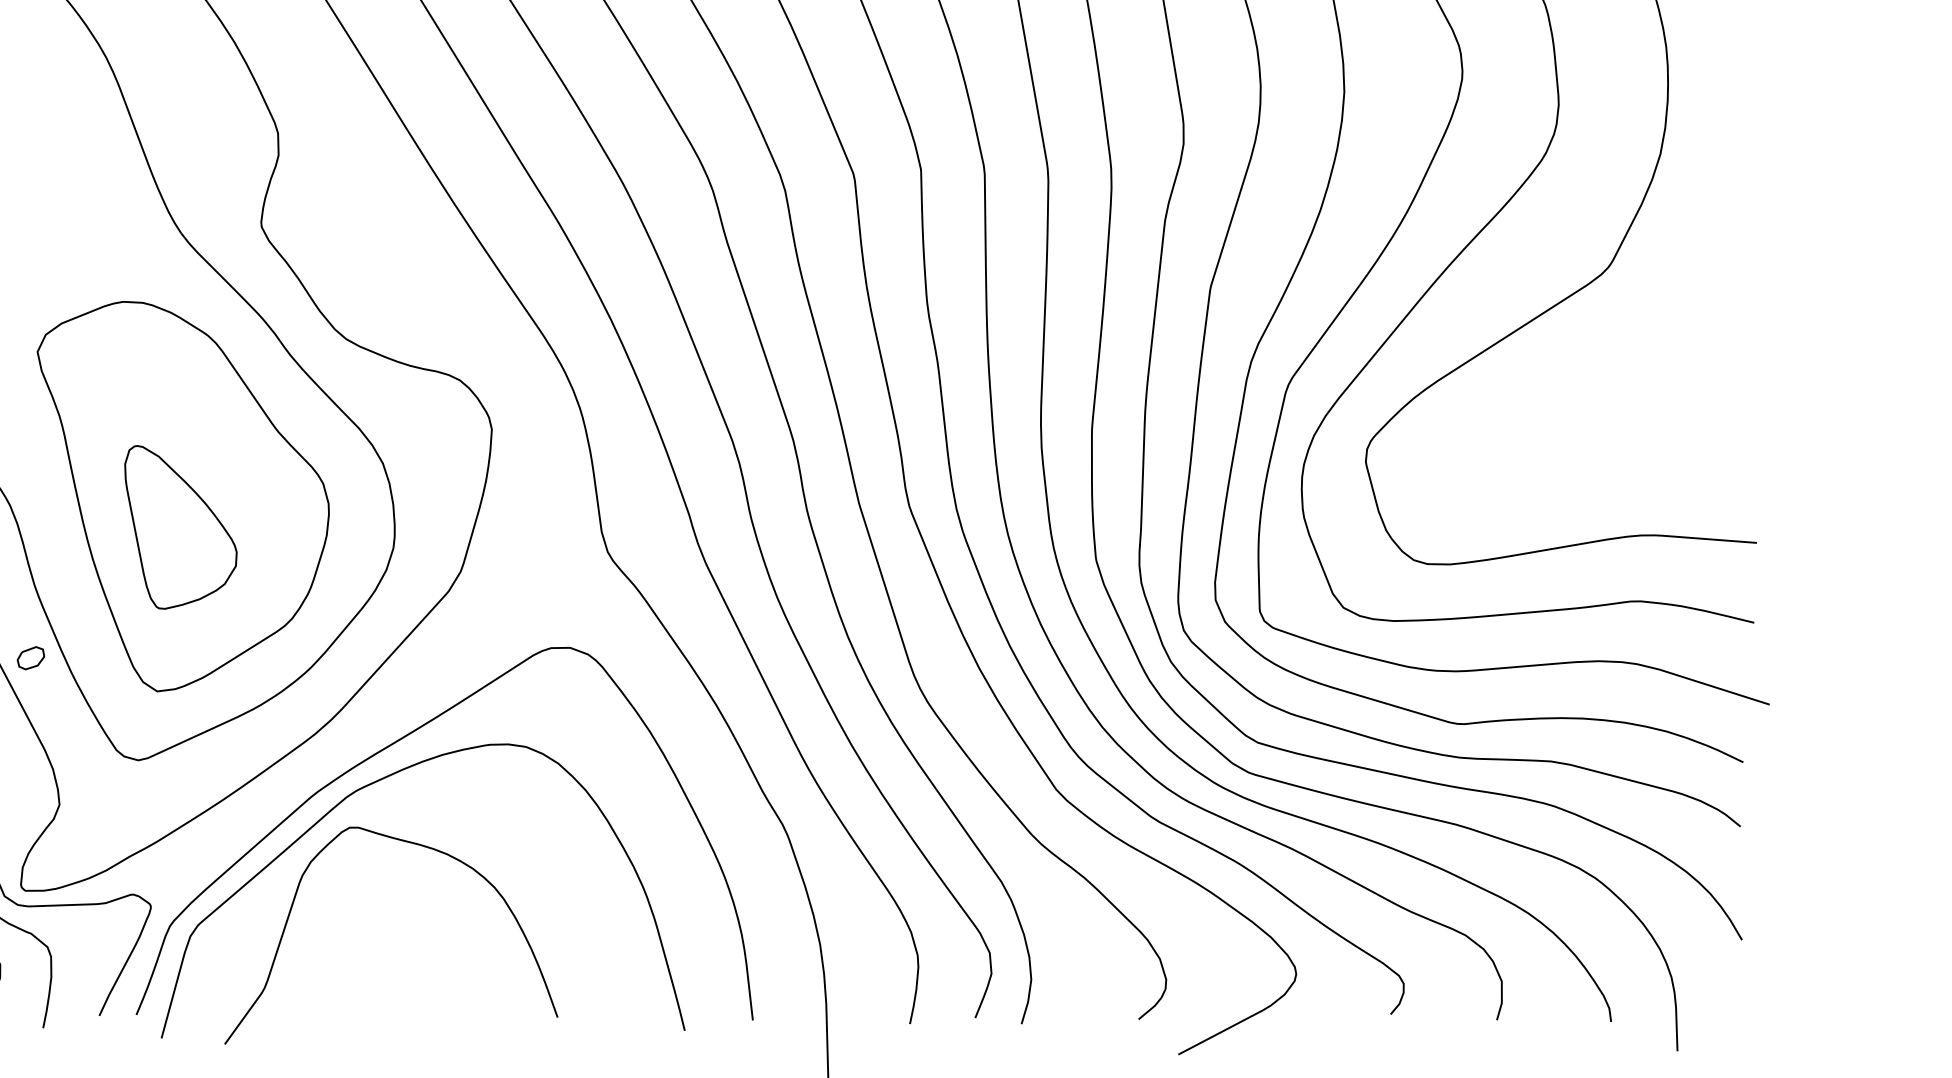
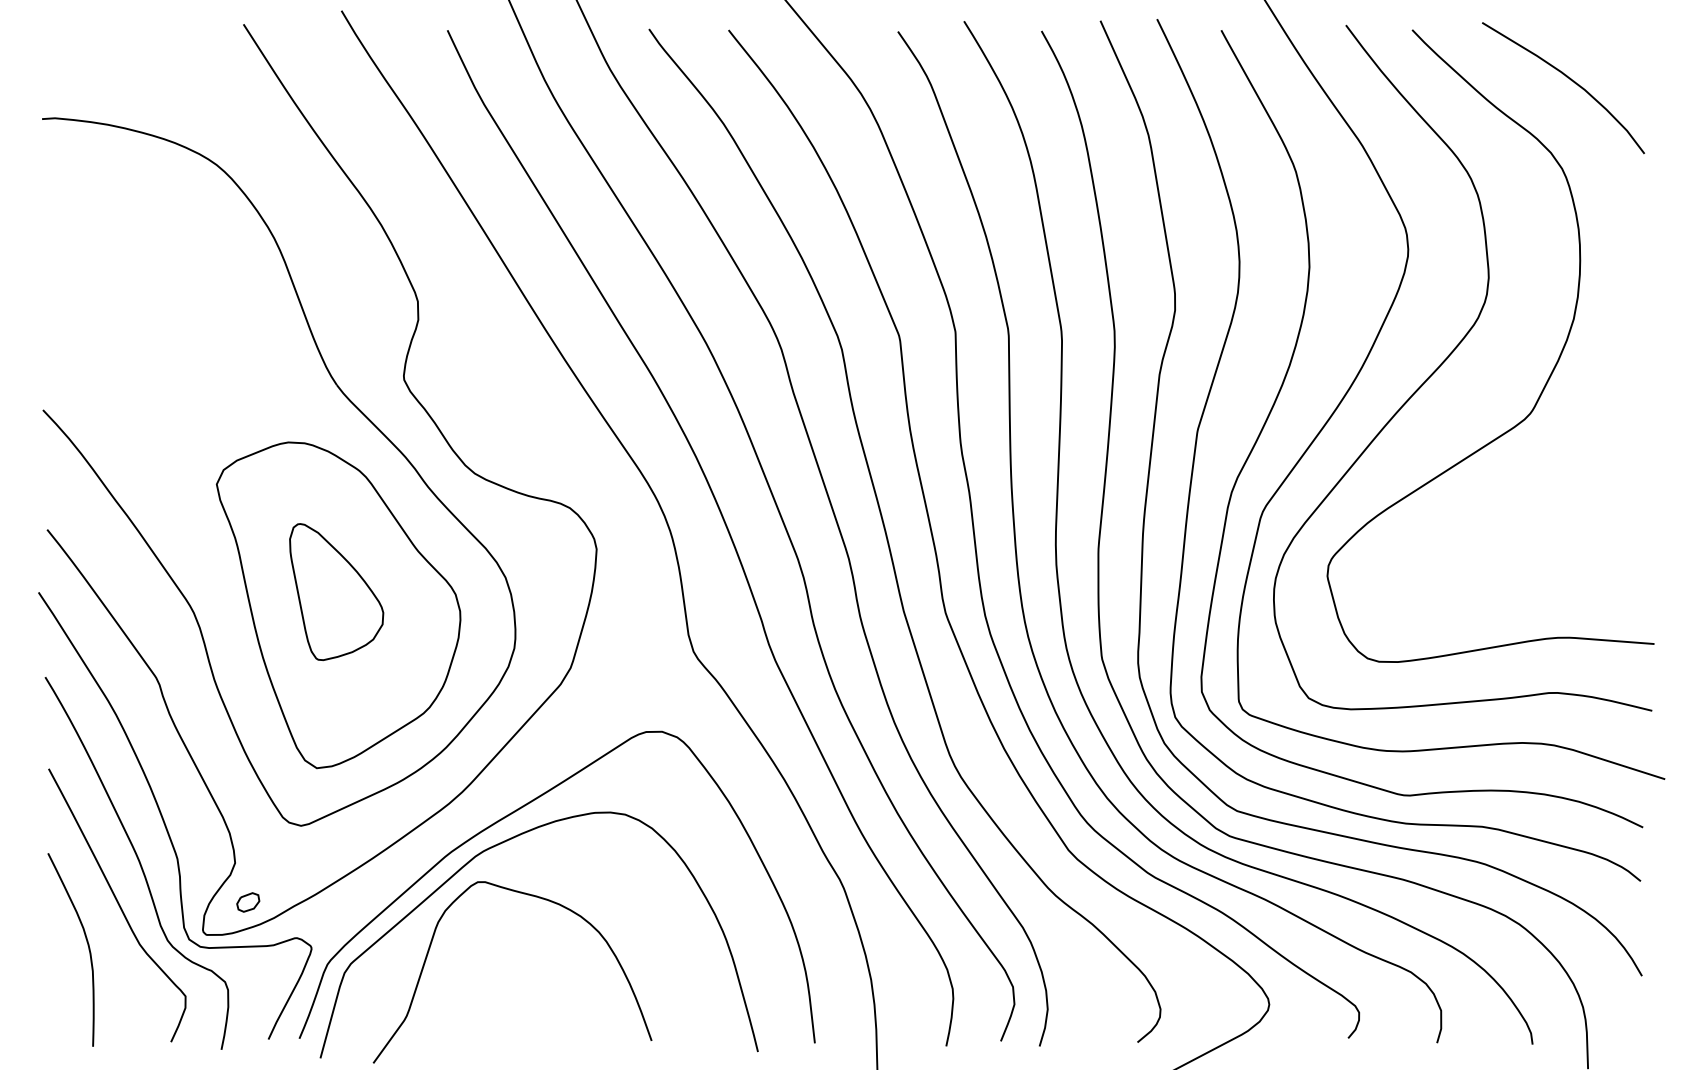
part: (180, 527) -> (336, 592), moved
part: (31, 658) -> (248, 902), moved

